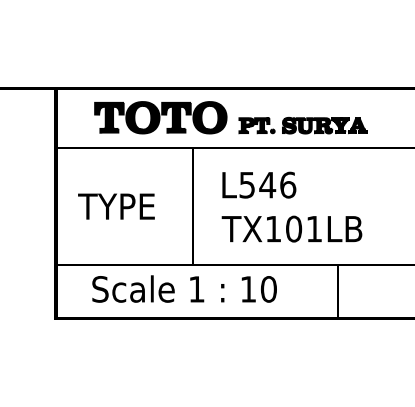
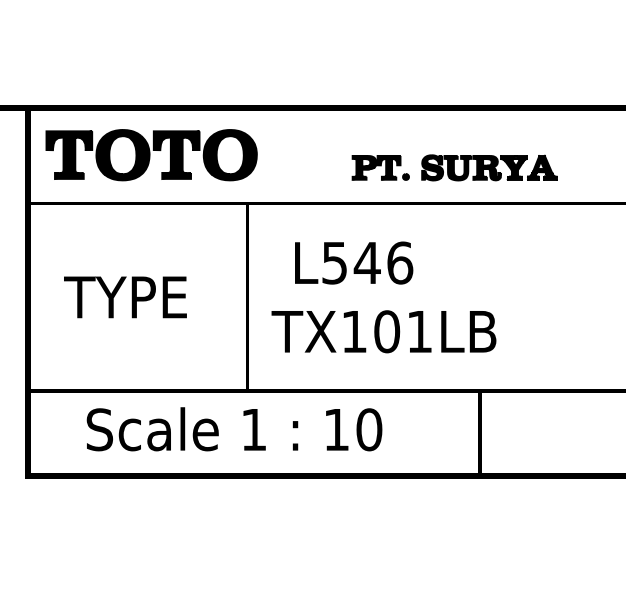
part: (160, 117) -> (151, 154), moved
part: (302, 125) -> (453, 167), moved
text: (291, 228) -> (383, 330), moved

